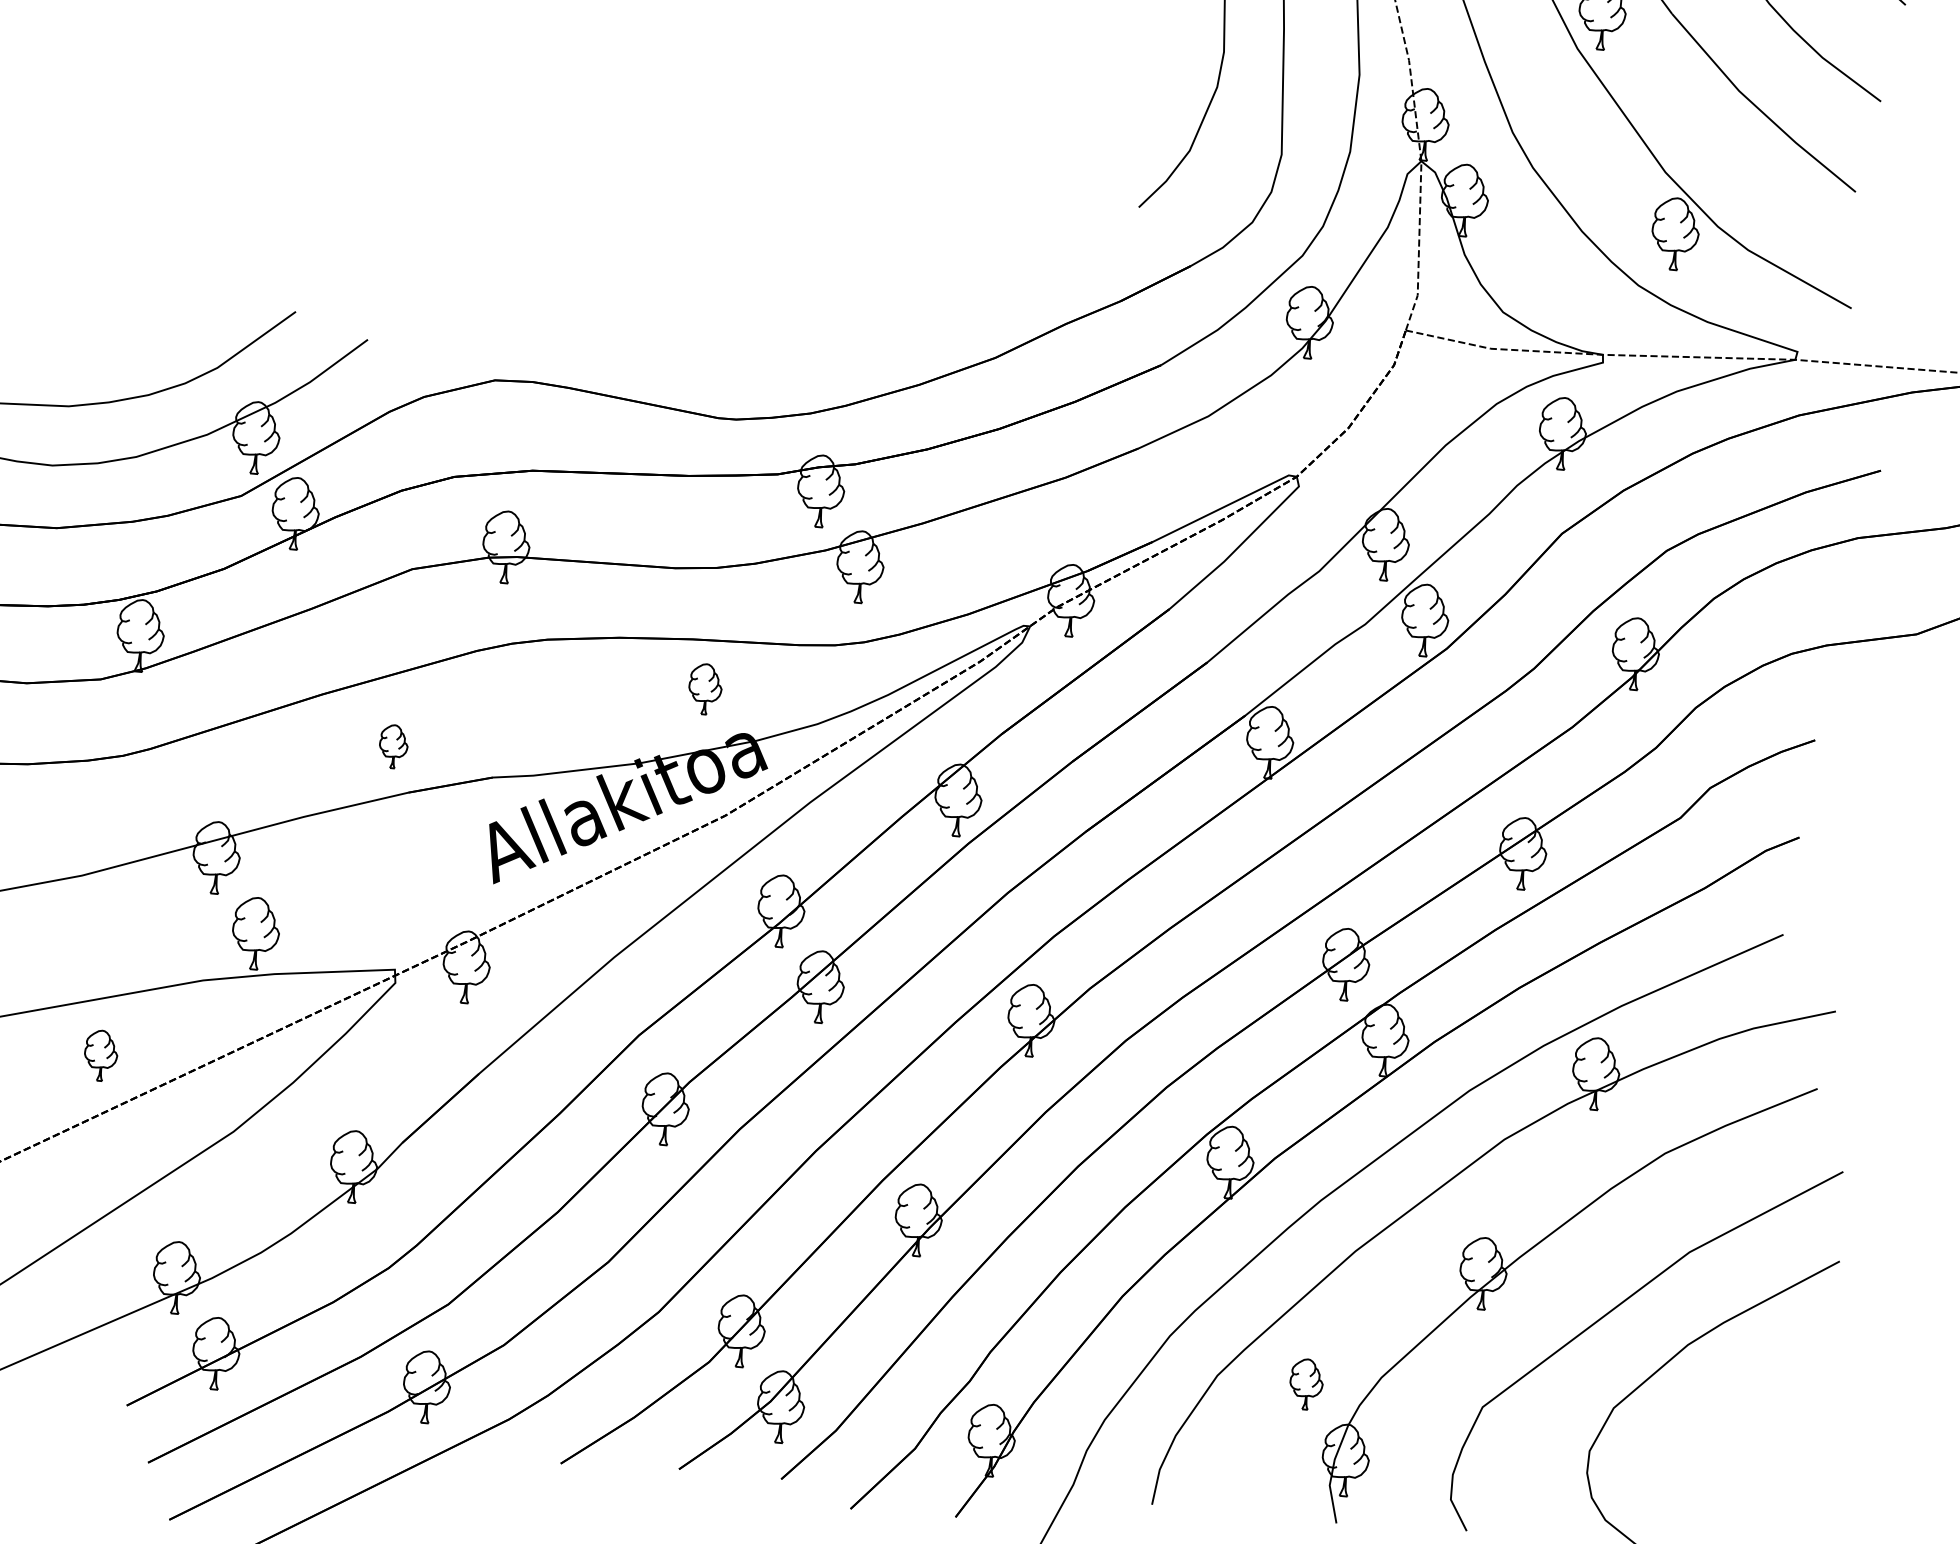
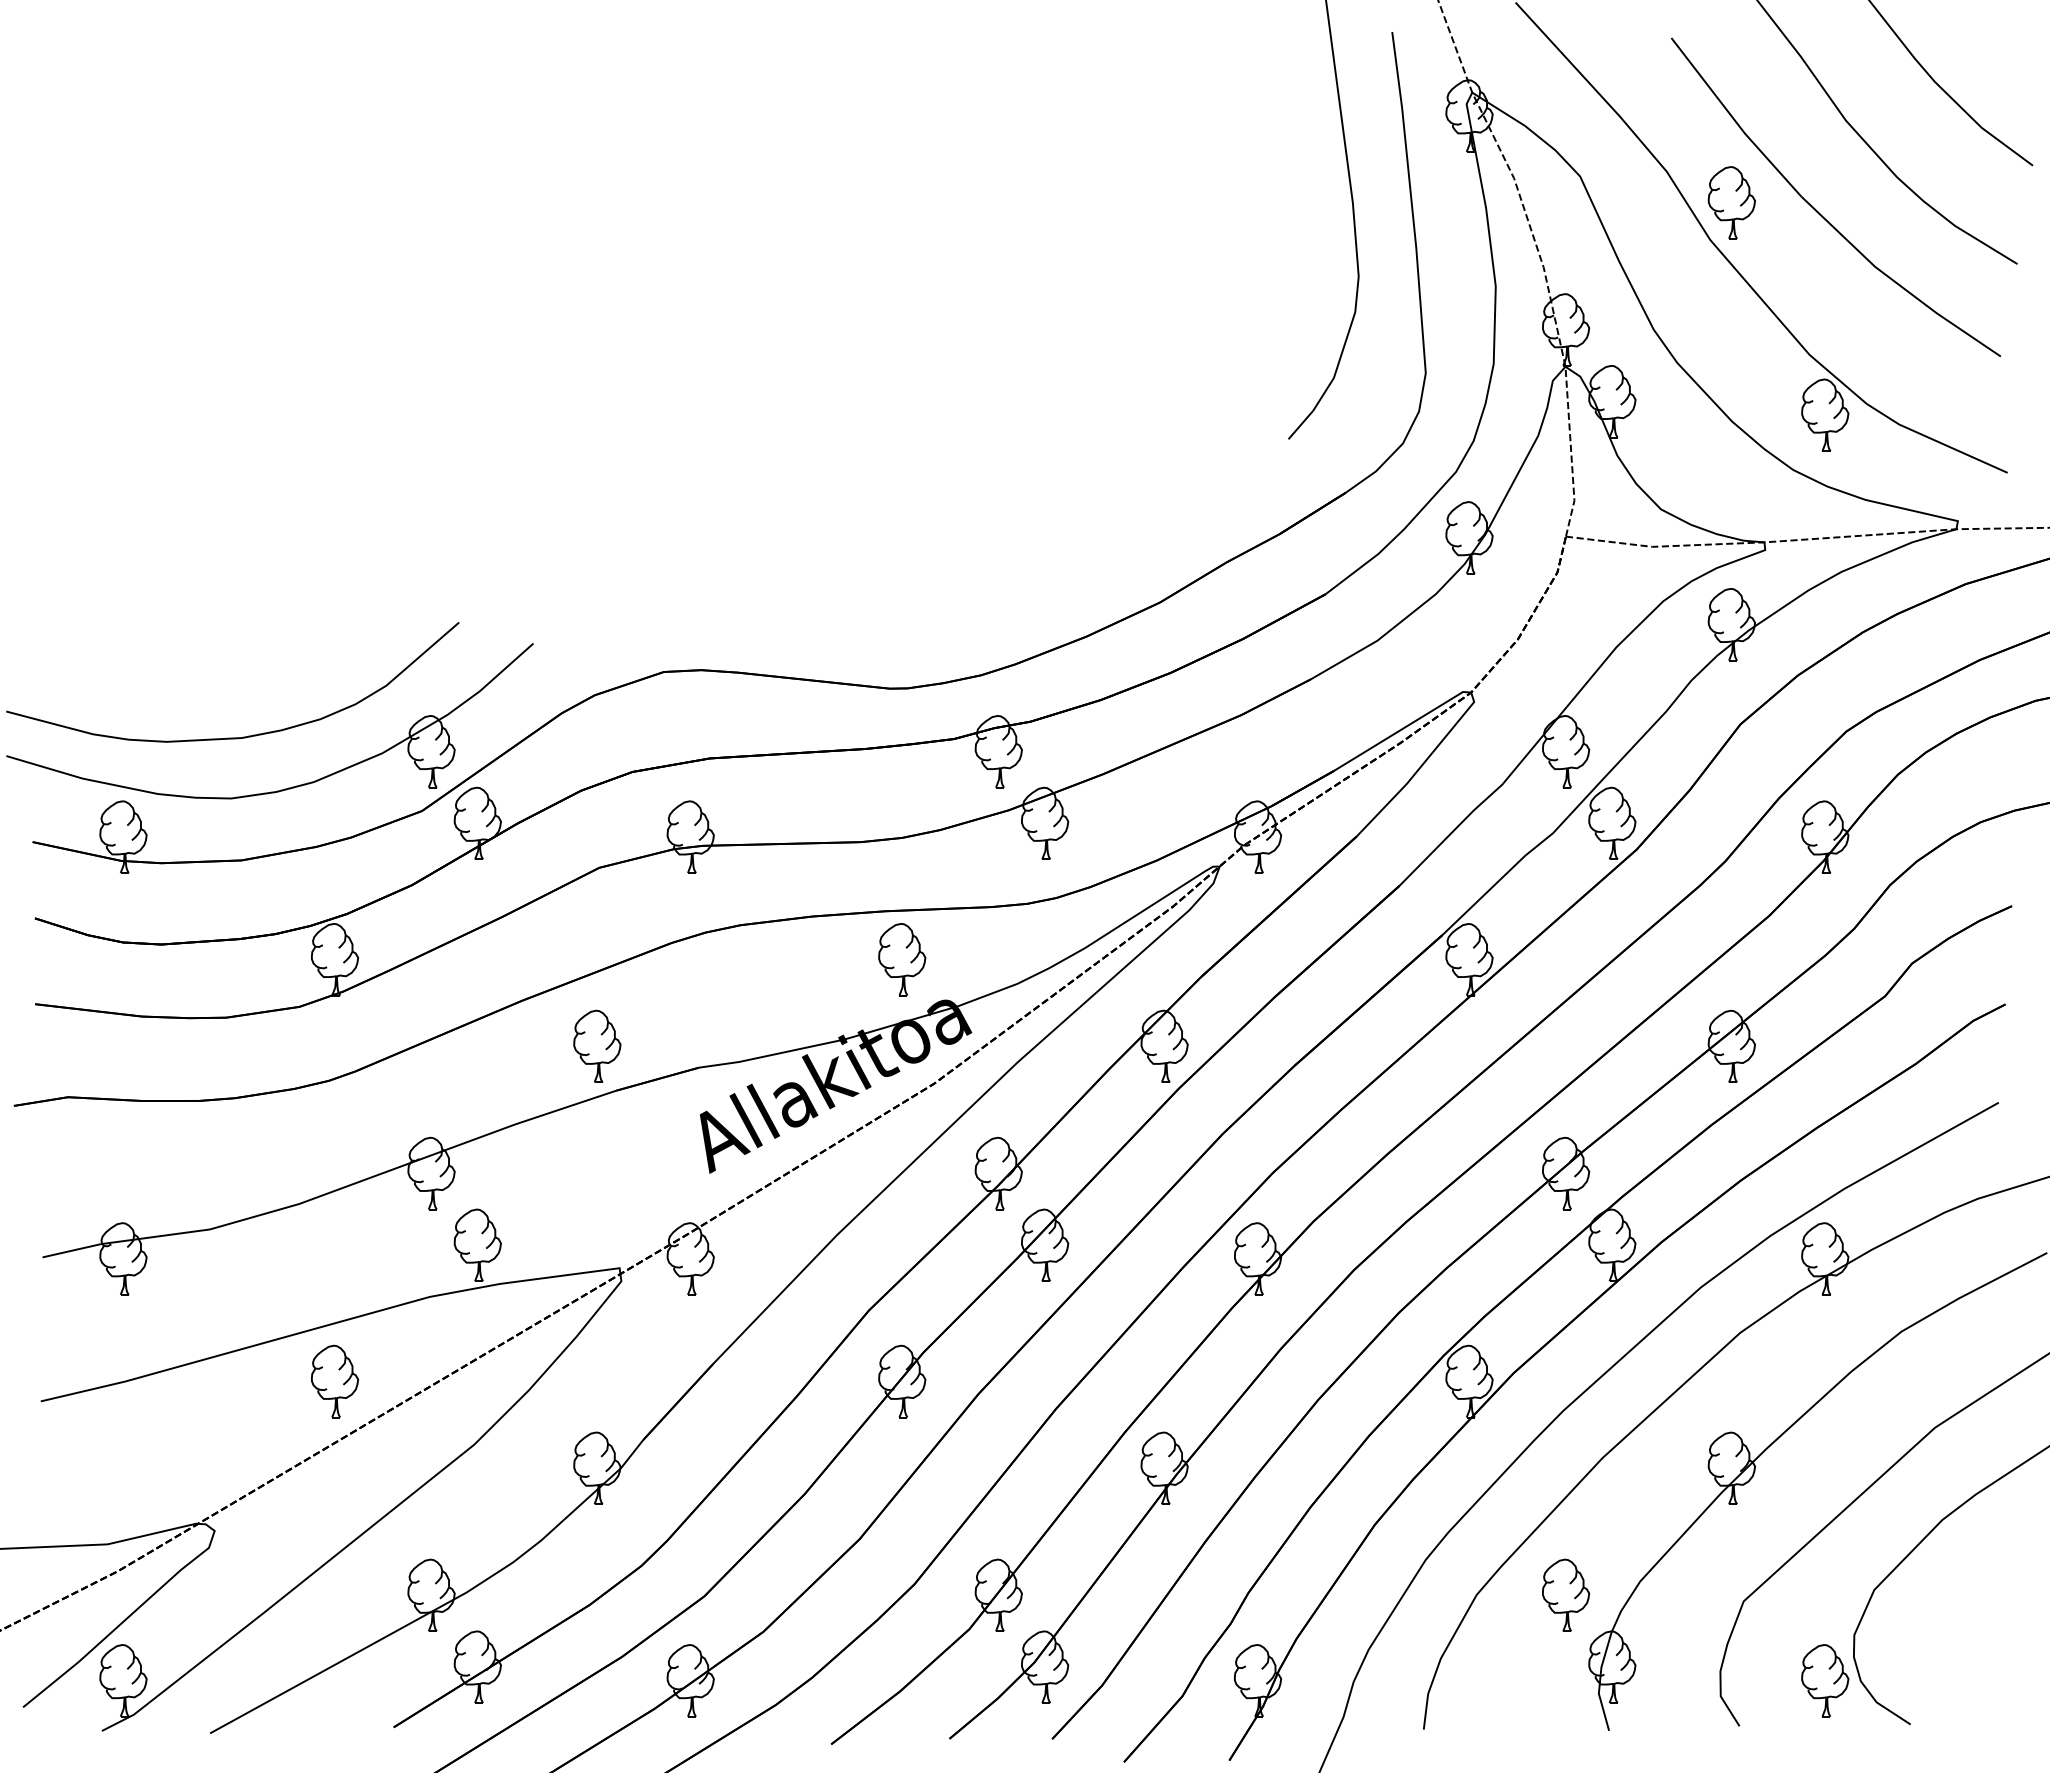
part: (705, 689) -> (902, 959), size x1.43
part: (393, 745) -> (597, 1045), size x1.67
part: (101, 1055) -> (335, 1381), size x1.43
part: (1306, 1383) -> (1566, 1594), size x1.43
part: (1556, 1493) -> (1825, 1680), added

